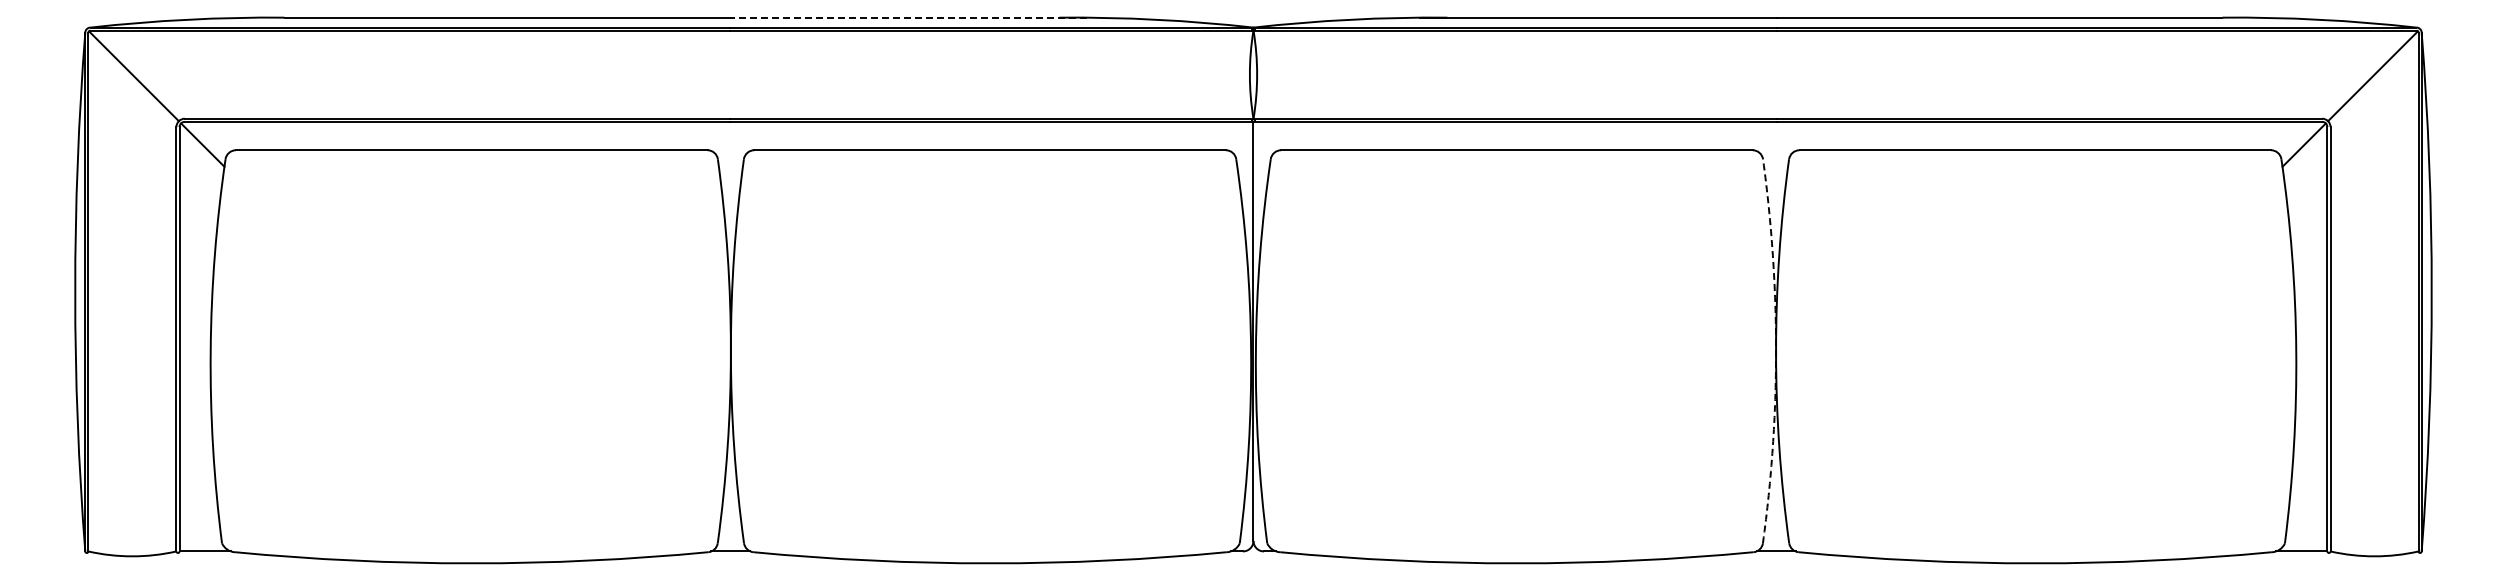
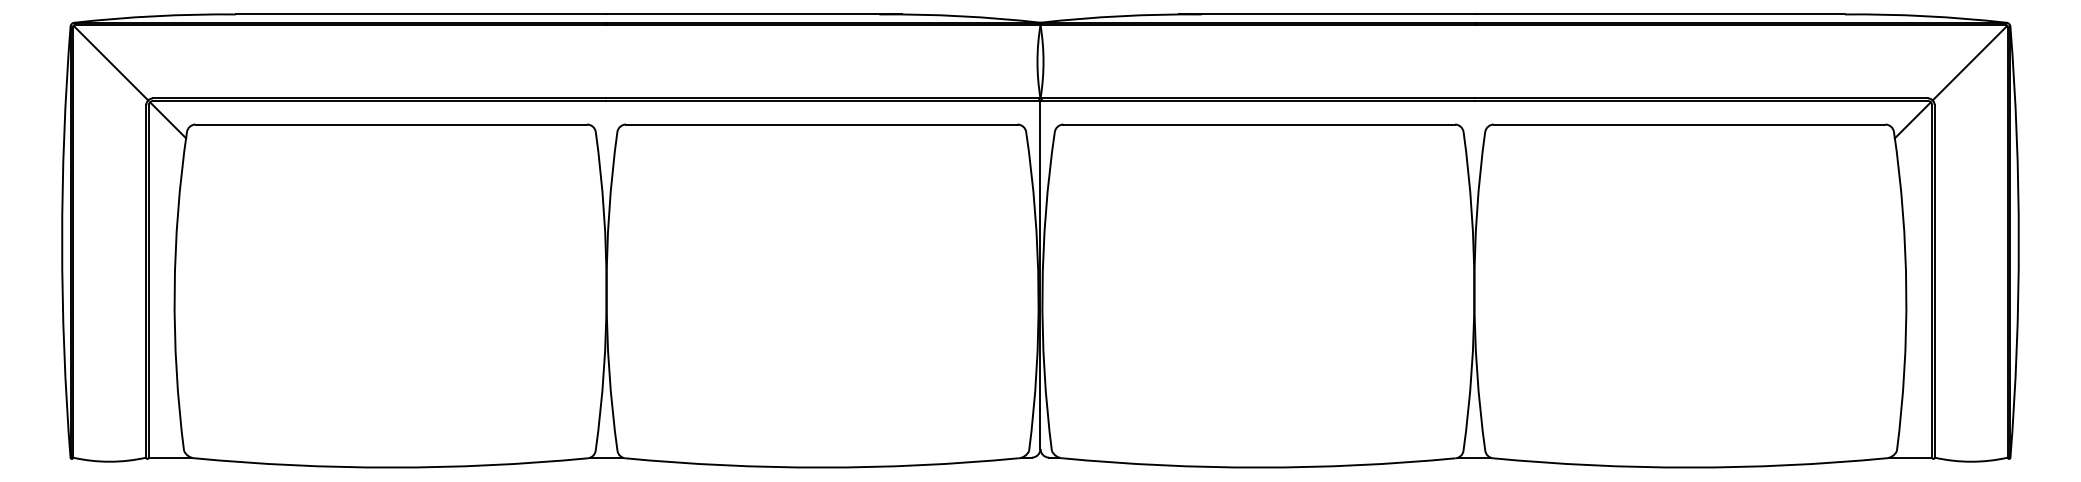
line: (908, 17) -> (754, 14), dashed -> solid
arc: (1776, 351) -> (1474, 291), dashed -> solid

